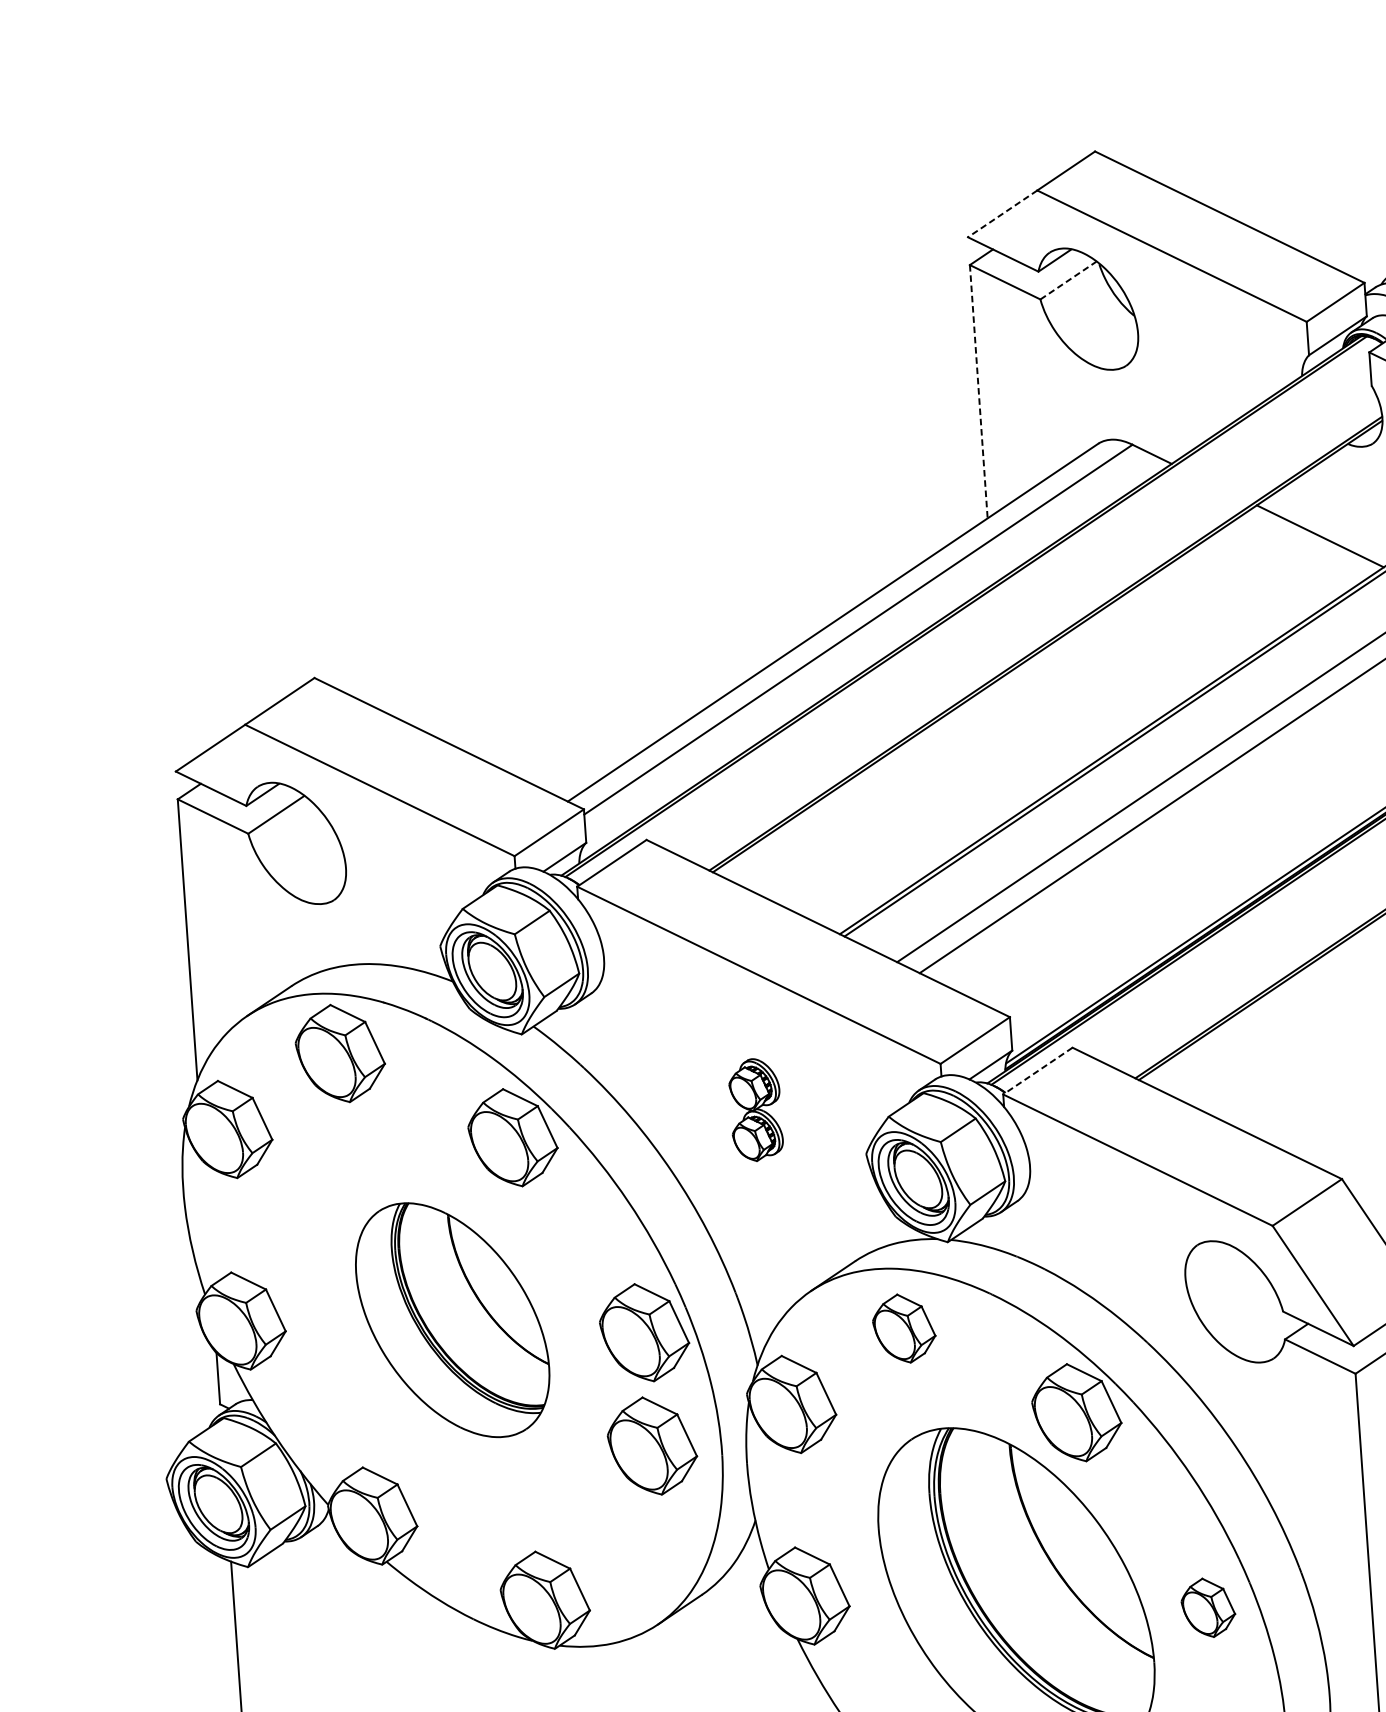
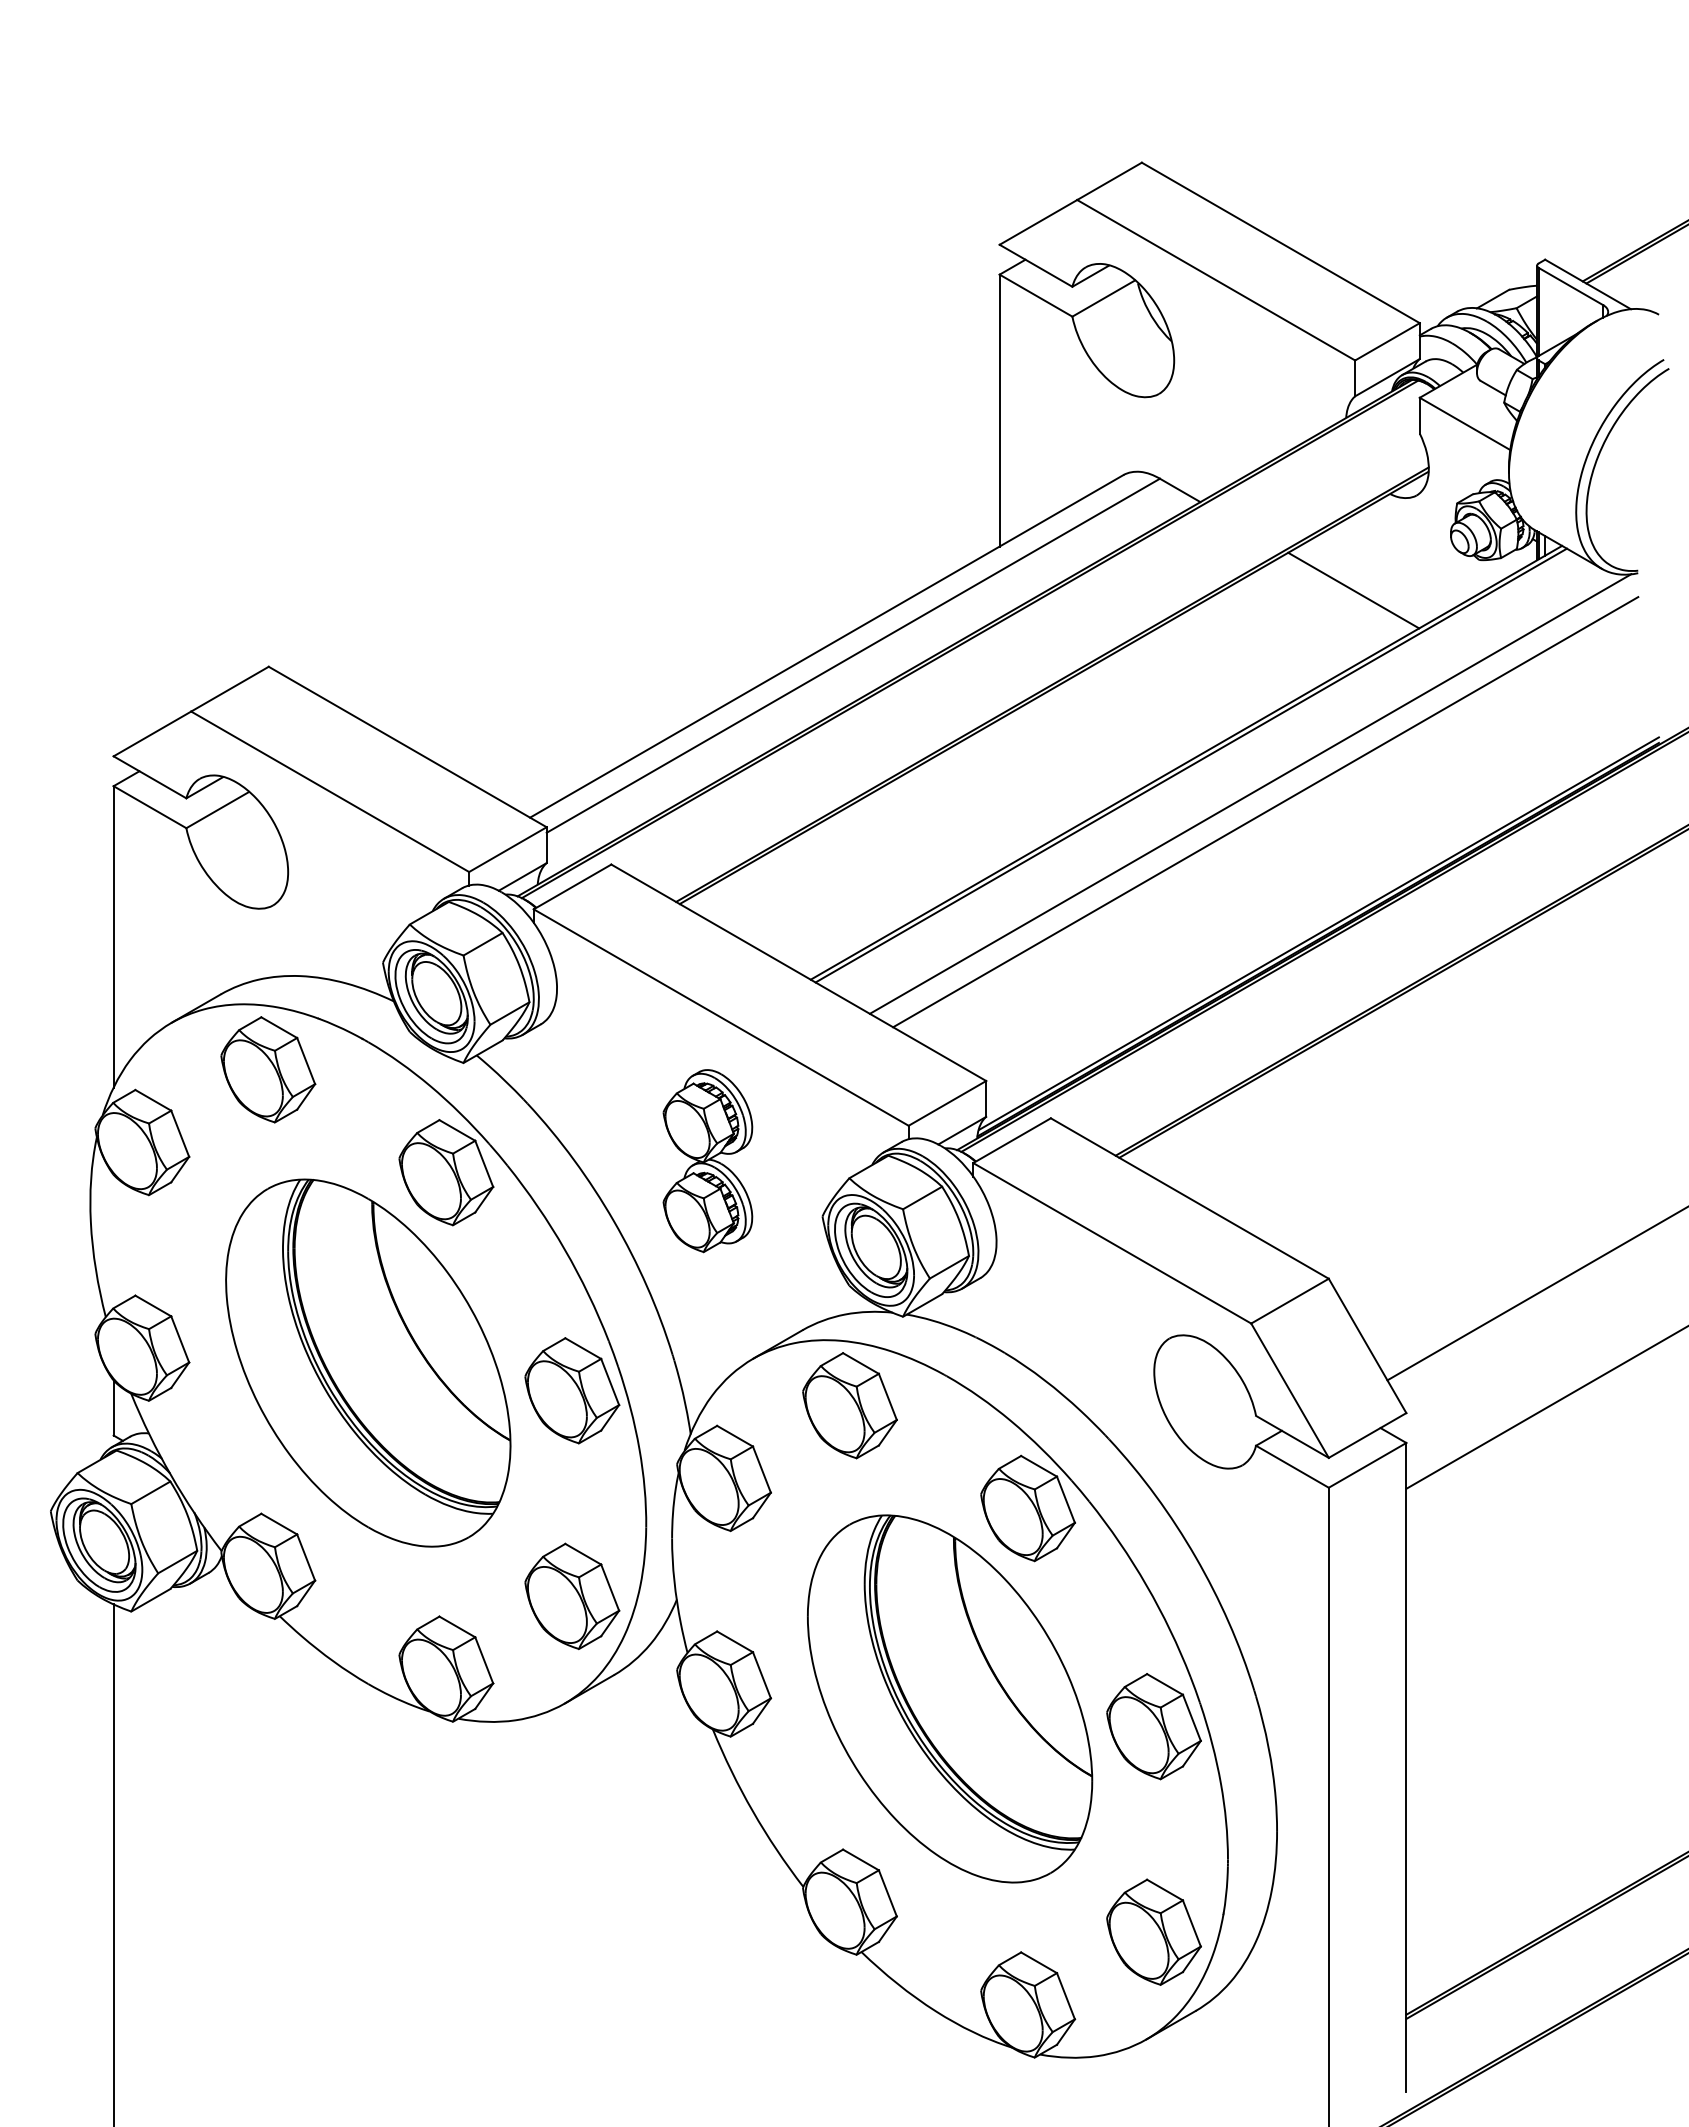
line: (1002, 213) -> (1038, 222), dashed -> solid
line: (1069, 280) -> (1104, 298), dashed -> solid
line: (978, 391) -> (999, 410), dashed -> solid
line: (1038, 1070) -> (1012, 1140), dashed -> solid
part: (755, 1110) -> (707, 1161), size x1.67
part: (452, 1319) -> (368, 1362), size x1.43
part: (903, 1328) -> (849, 1405), size x1.43
part: (652, 1446) -> (572, 1596), moved
part: (1207, 1607) -> (1153, 1726), size x1.67

